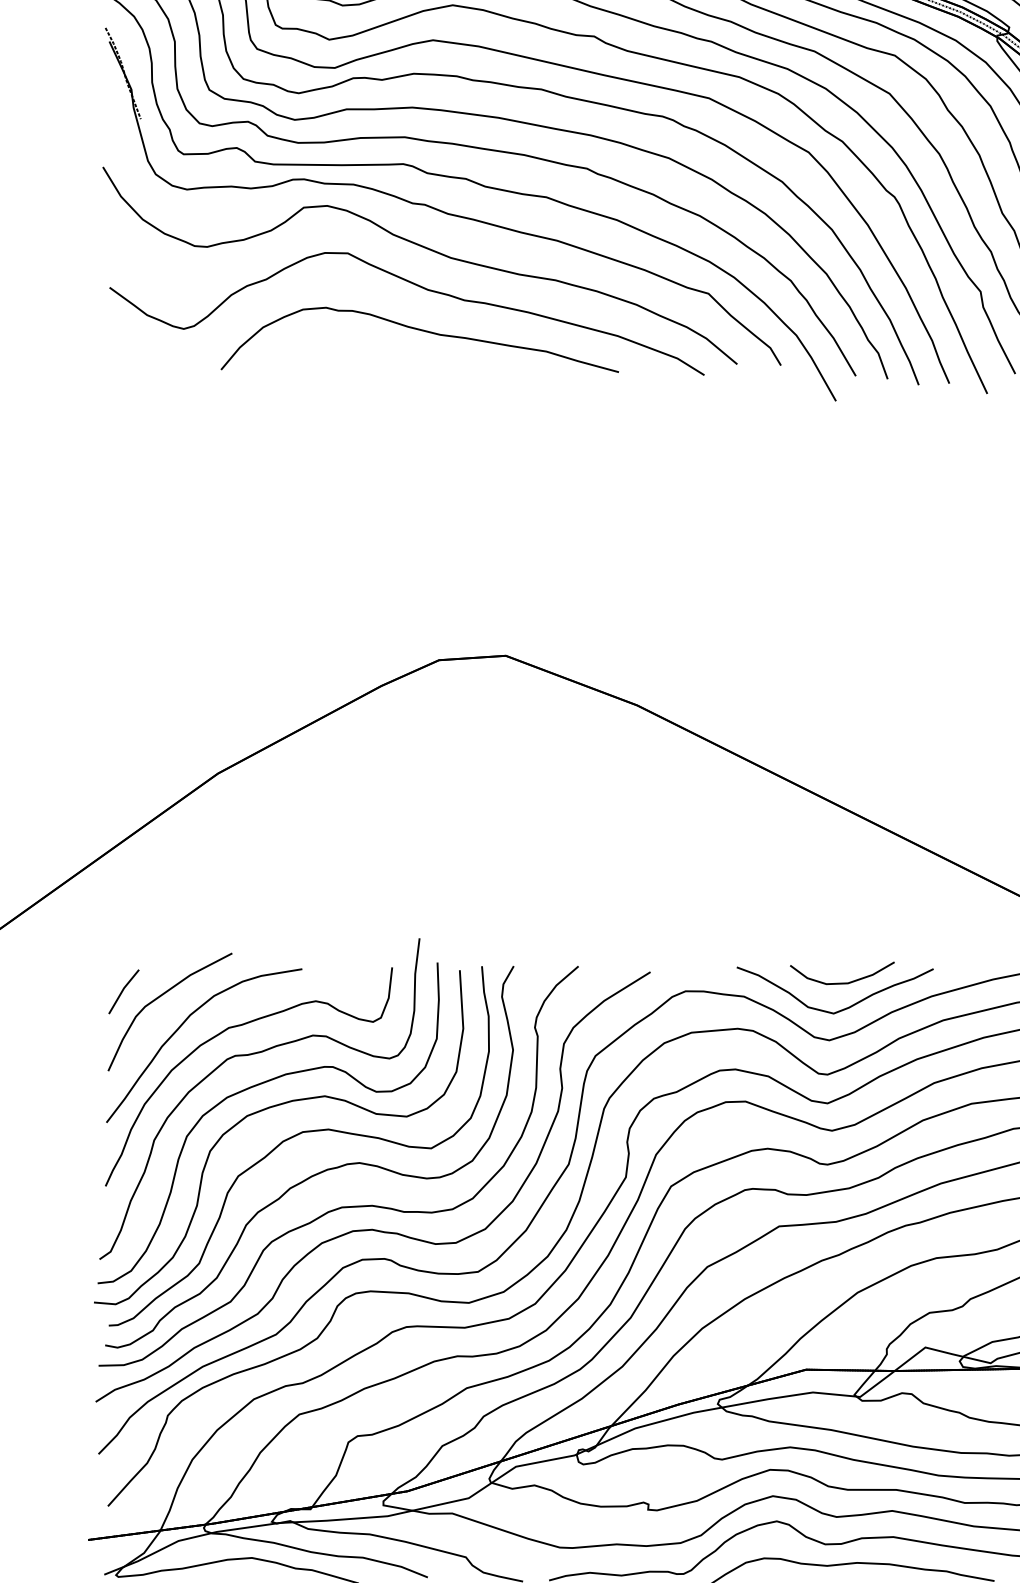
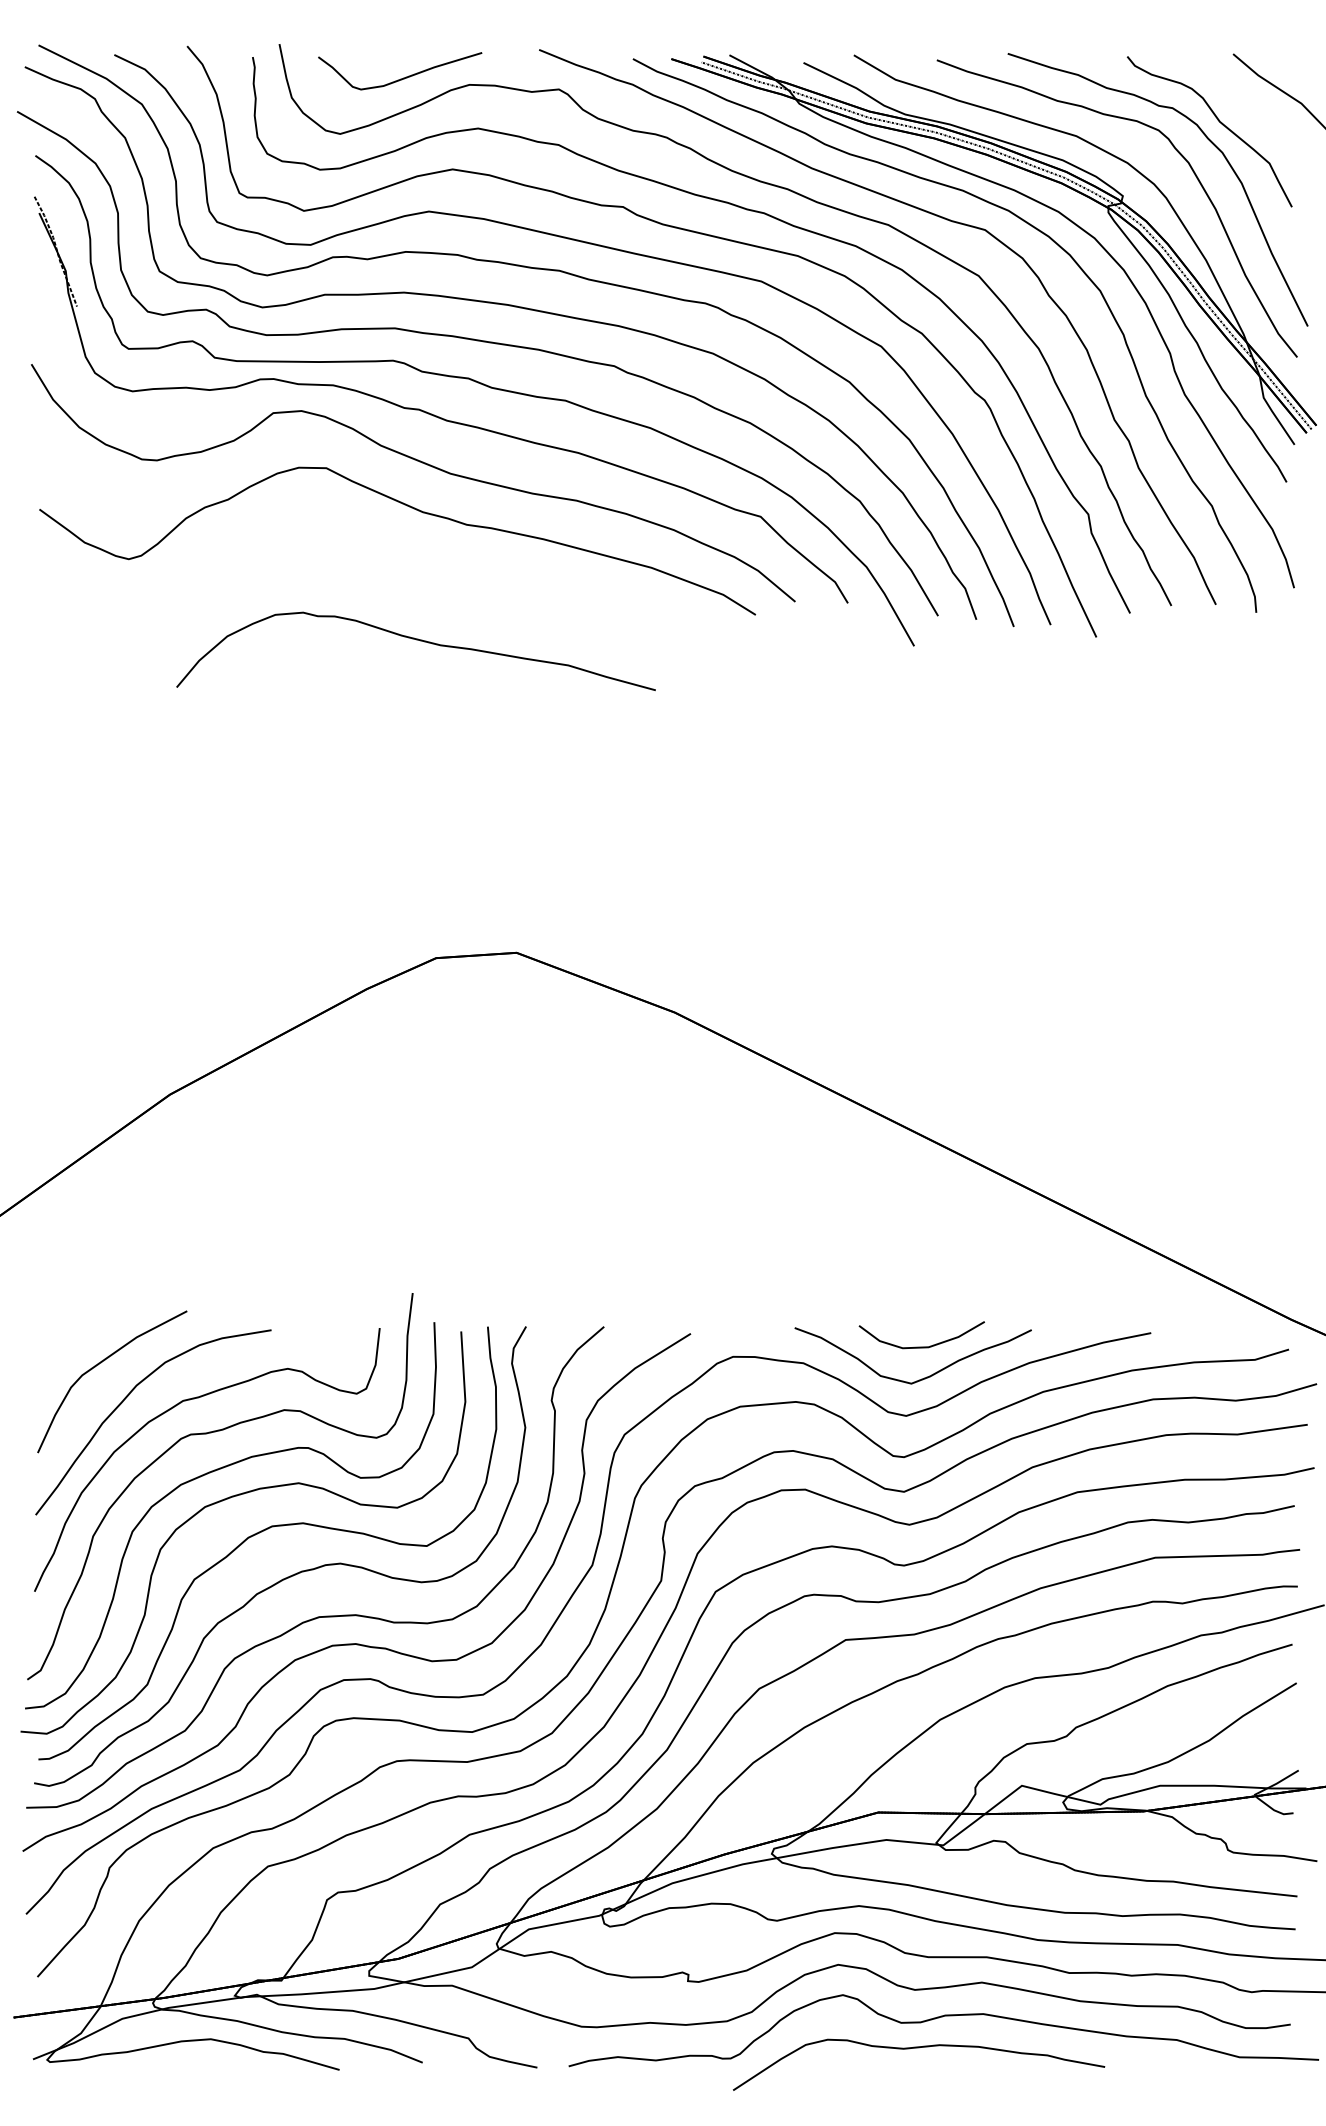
part: (420, 330) -> (416, 640), moved
part: (123, 991) -> (56, 1357), removed

